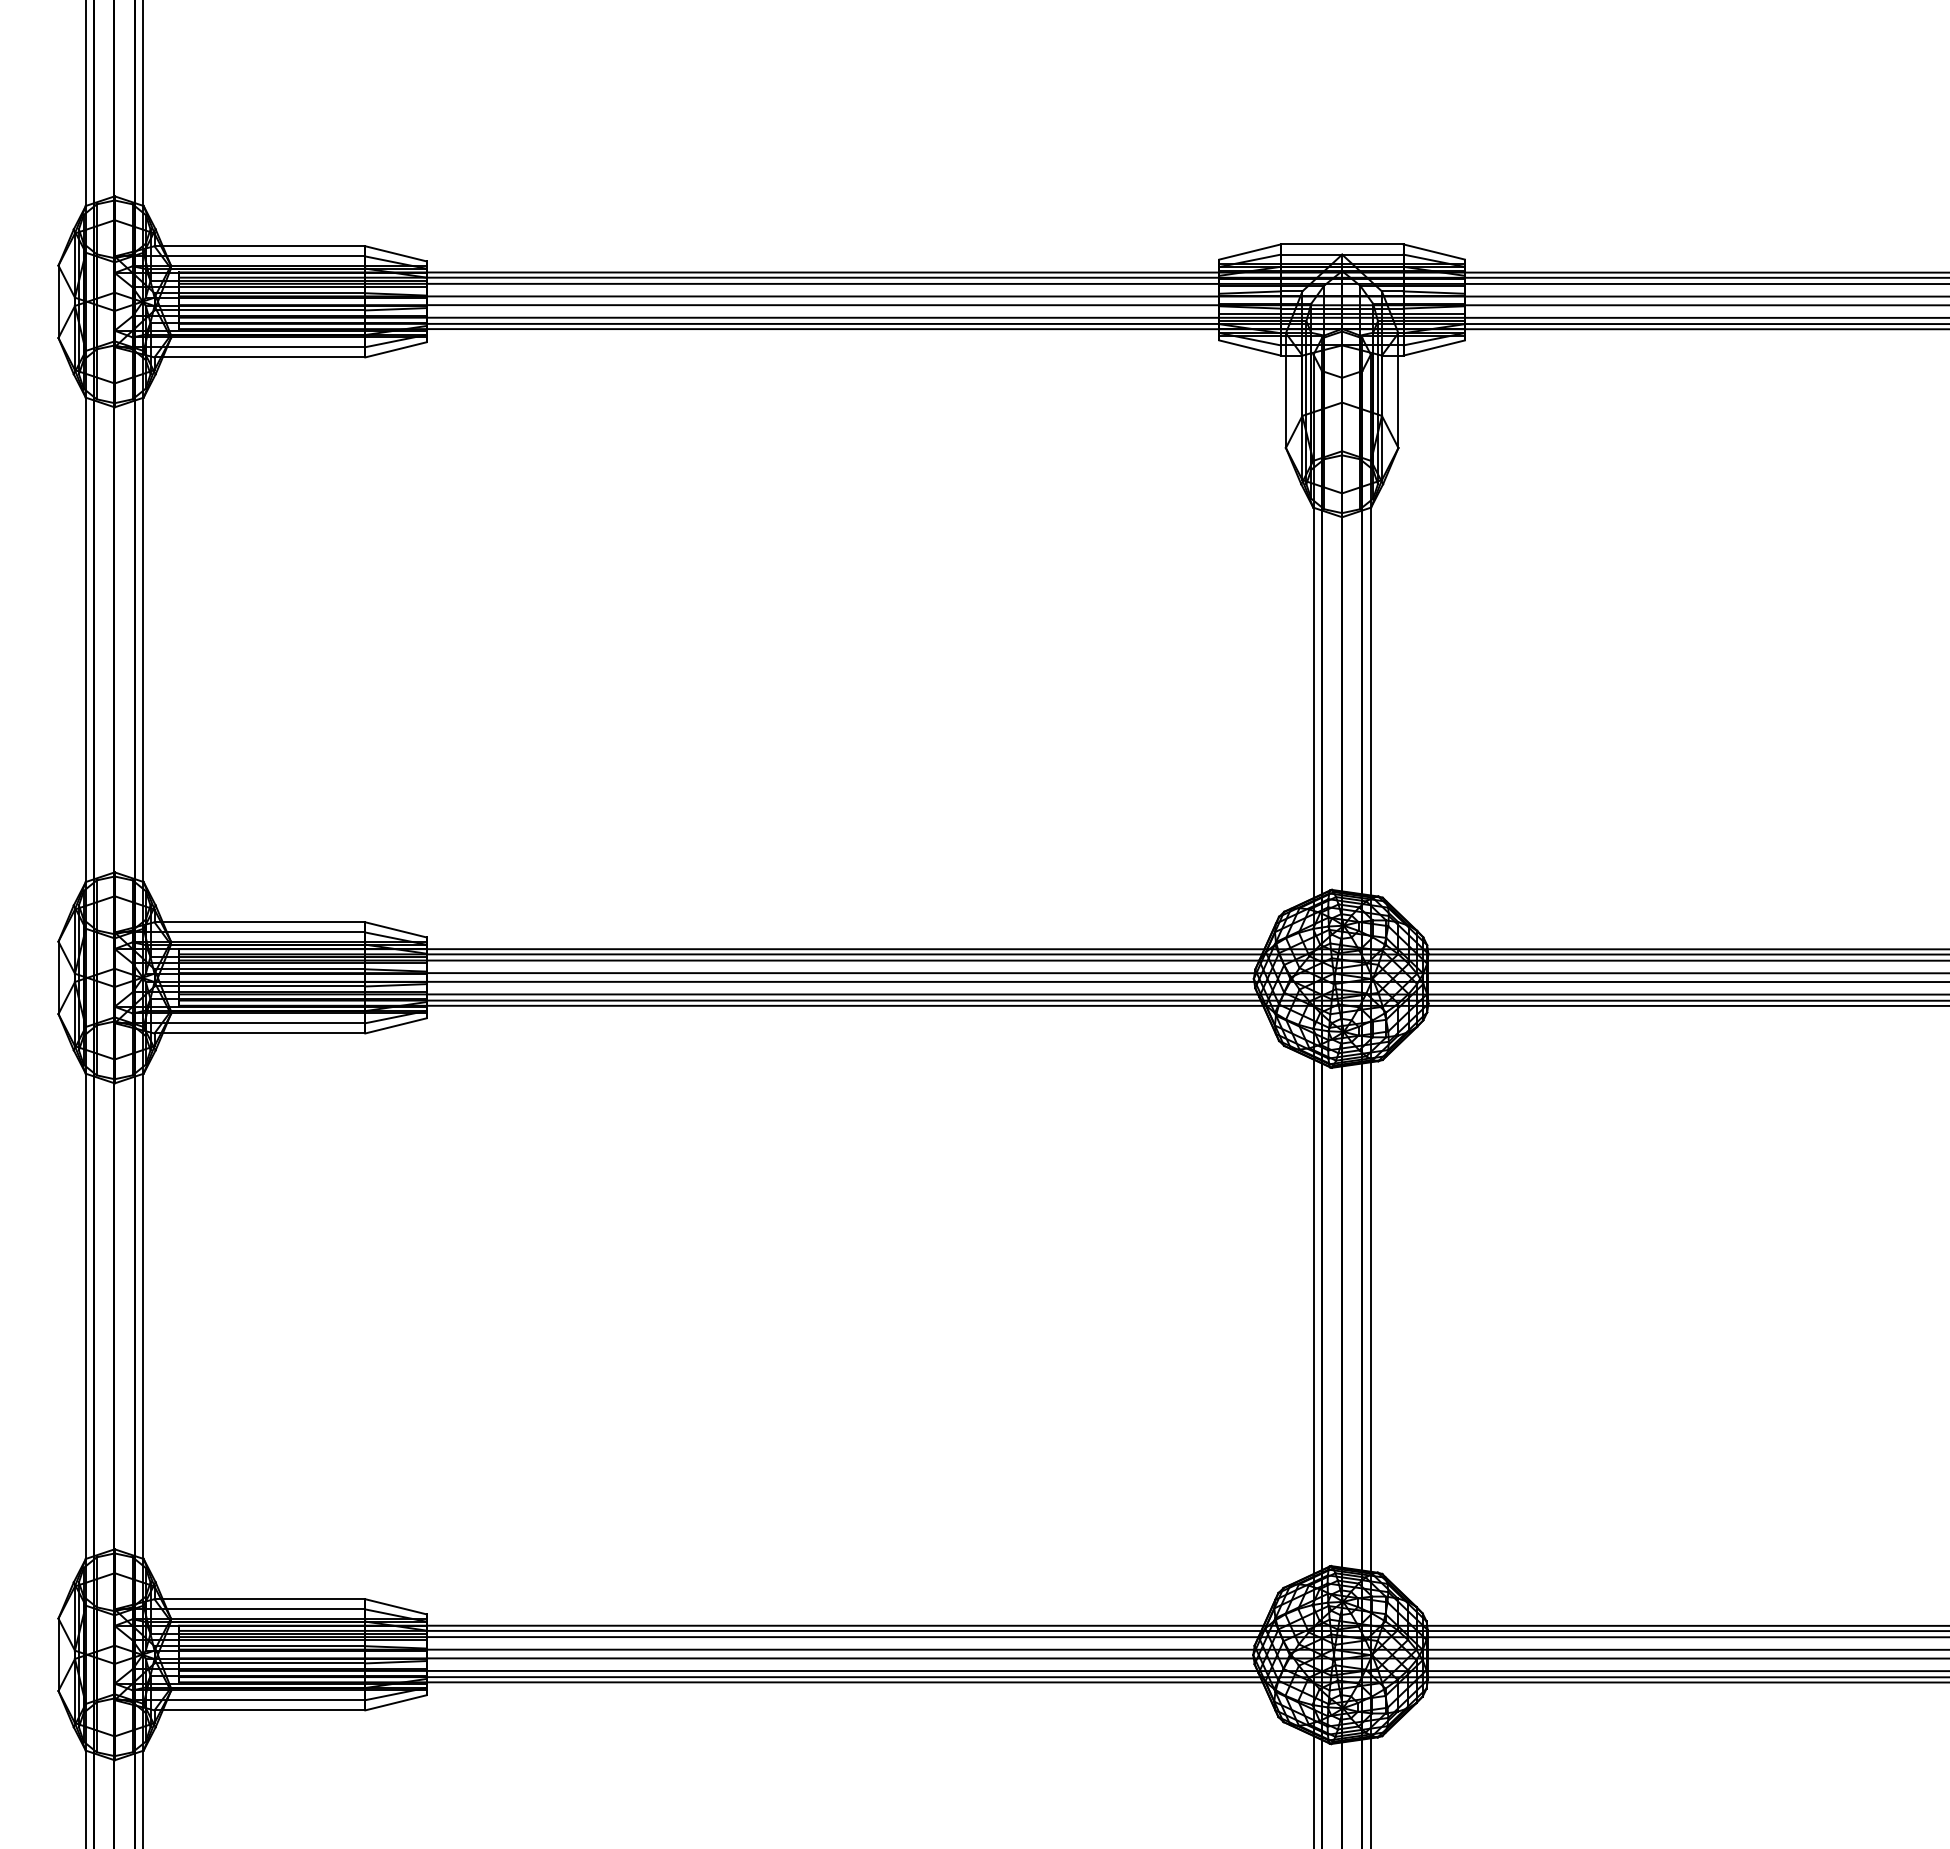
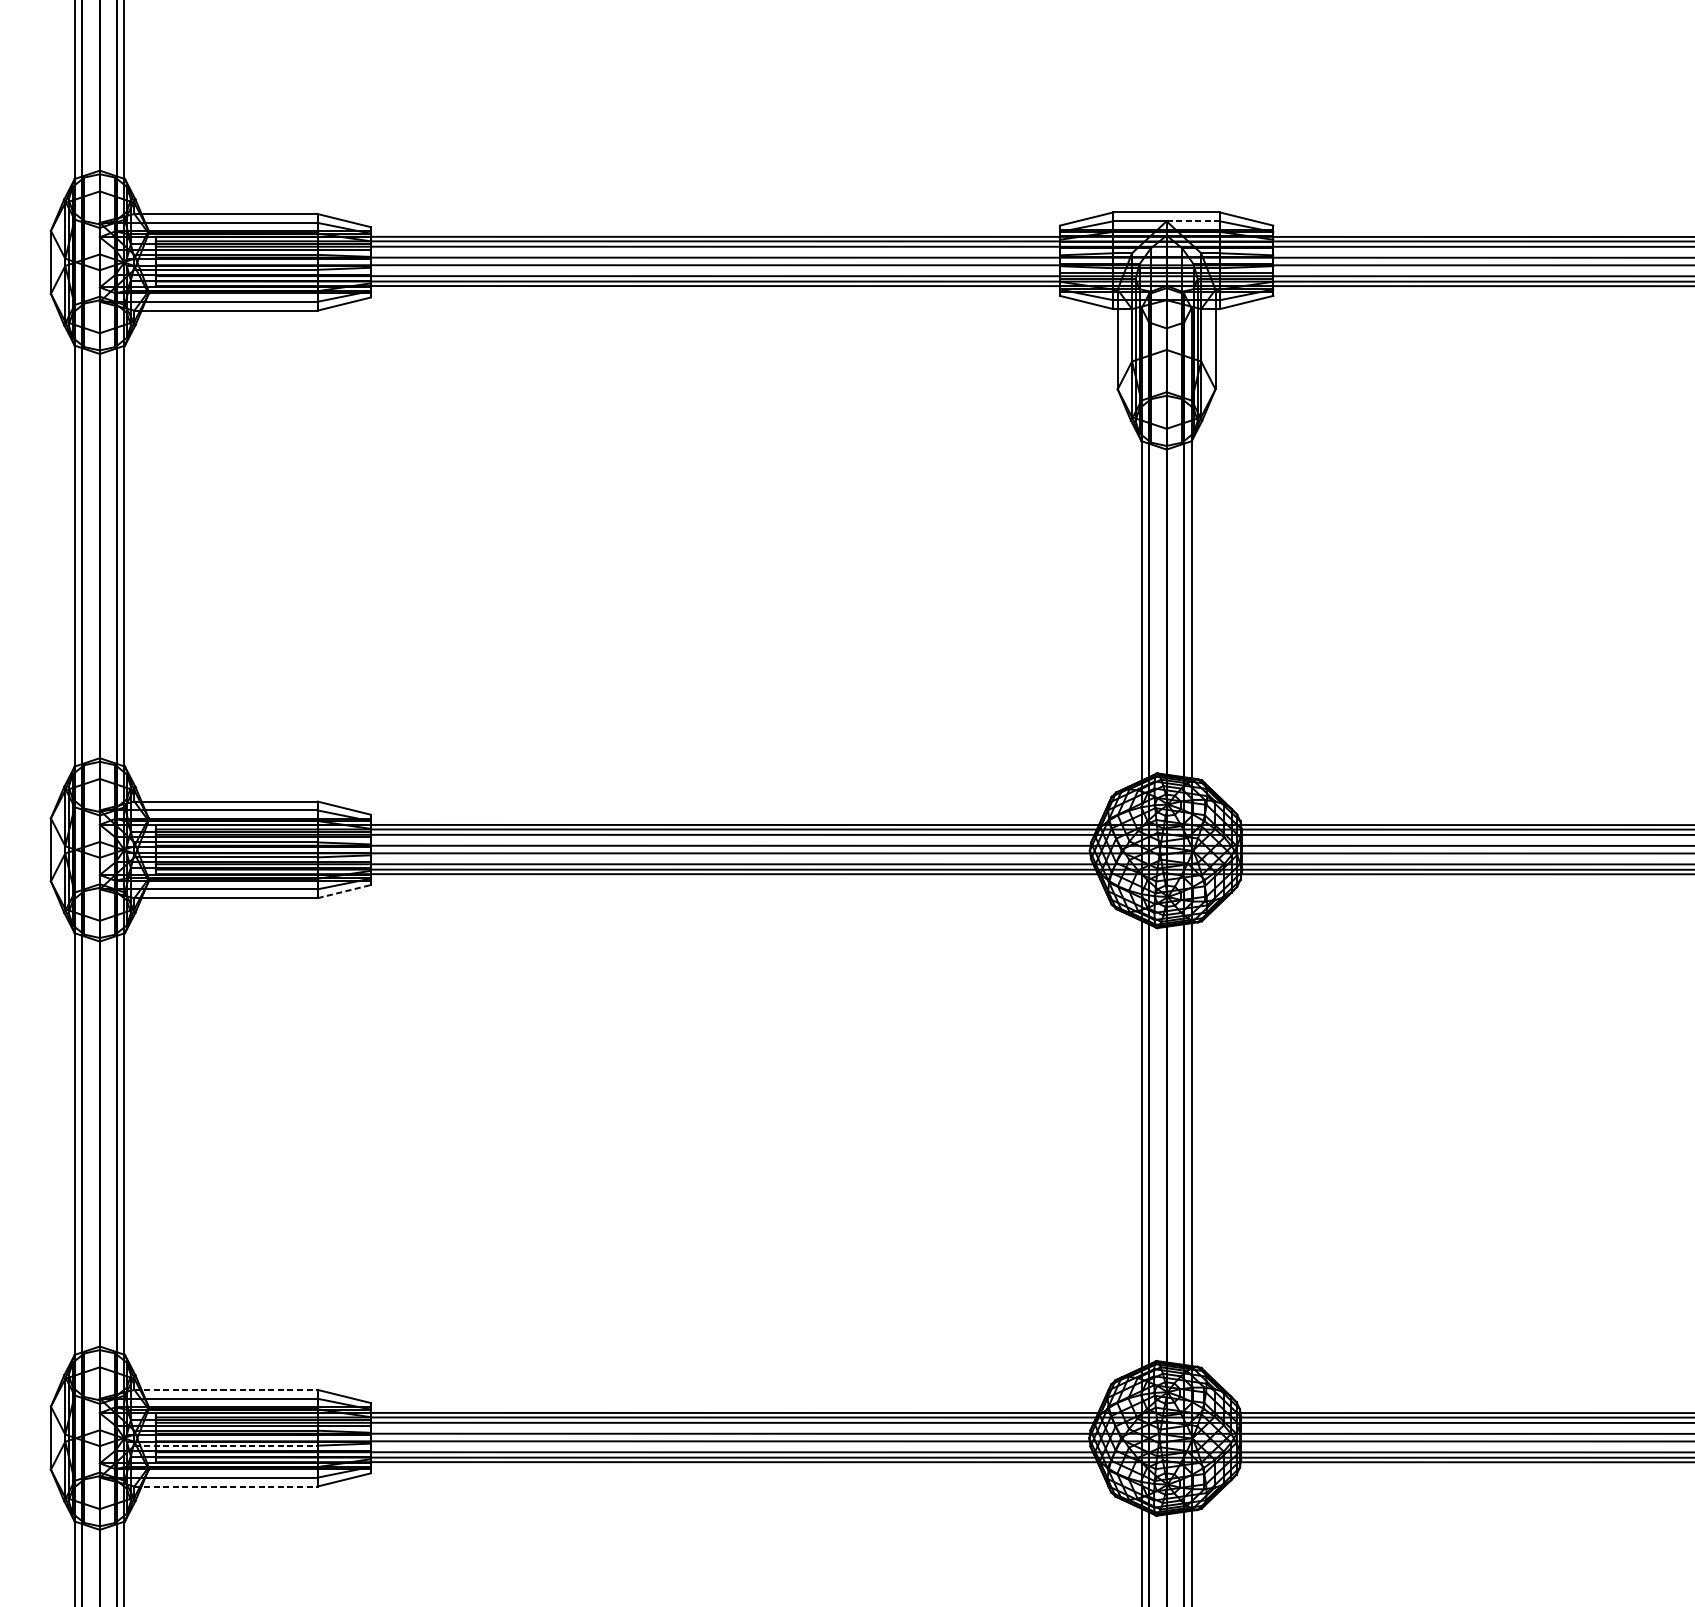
line: (1372, 254) -> (1192, 221), solid -> dashed
line: (396, 1025) -> (344, 891), solid -> dashed
line: (260, 1599) -> (226, 1390), solid -> dashed
line: (260, 1663) -> (226, 1445), solid -> dashed
line: (260, 1710) -> (226, 1486), solid -> dashed

